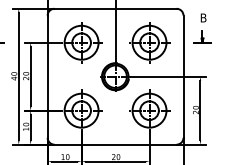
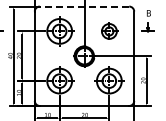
line: (115, 8) -> (84, 6), solid -> dashed
part: (149, 42) -> (109, 31), size x0.6

